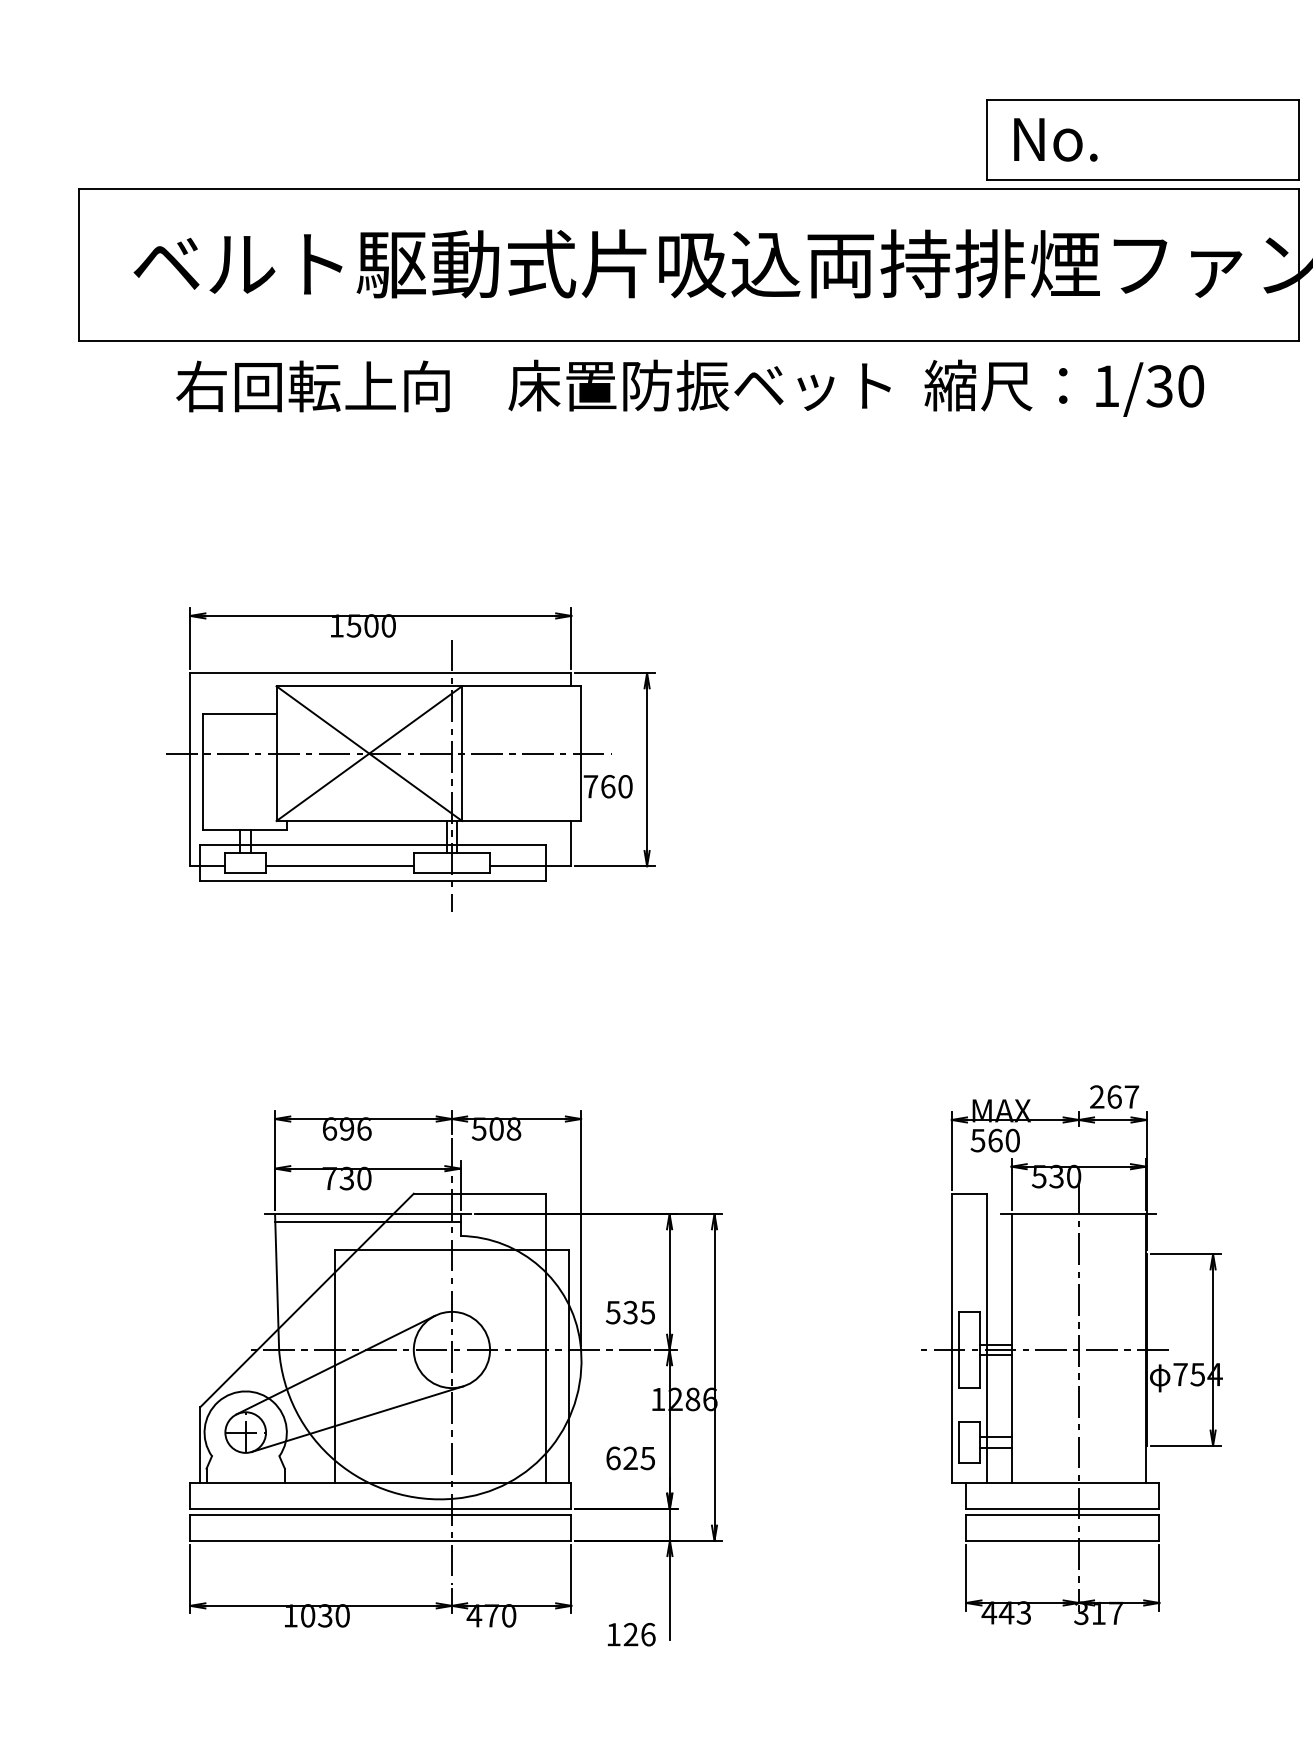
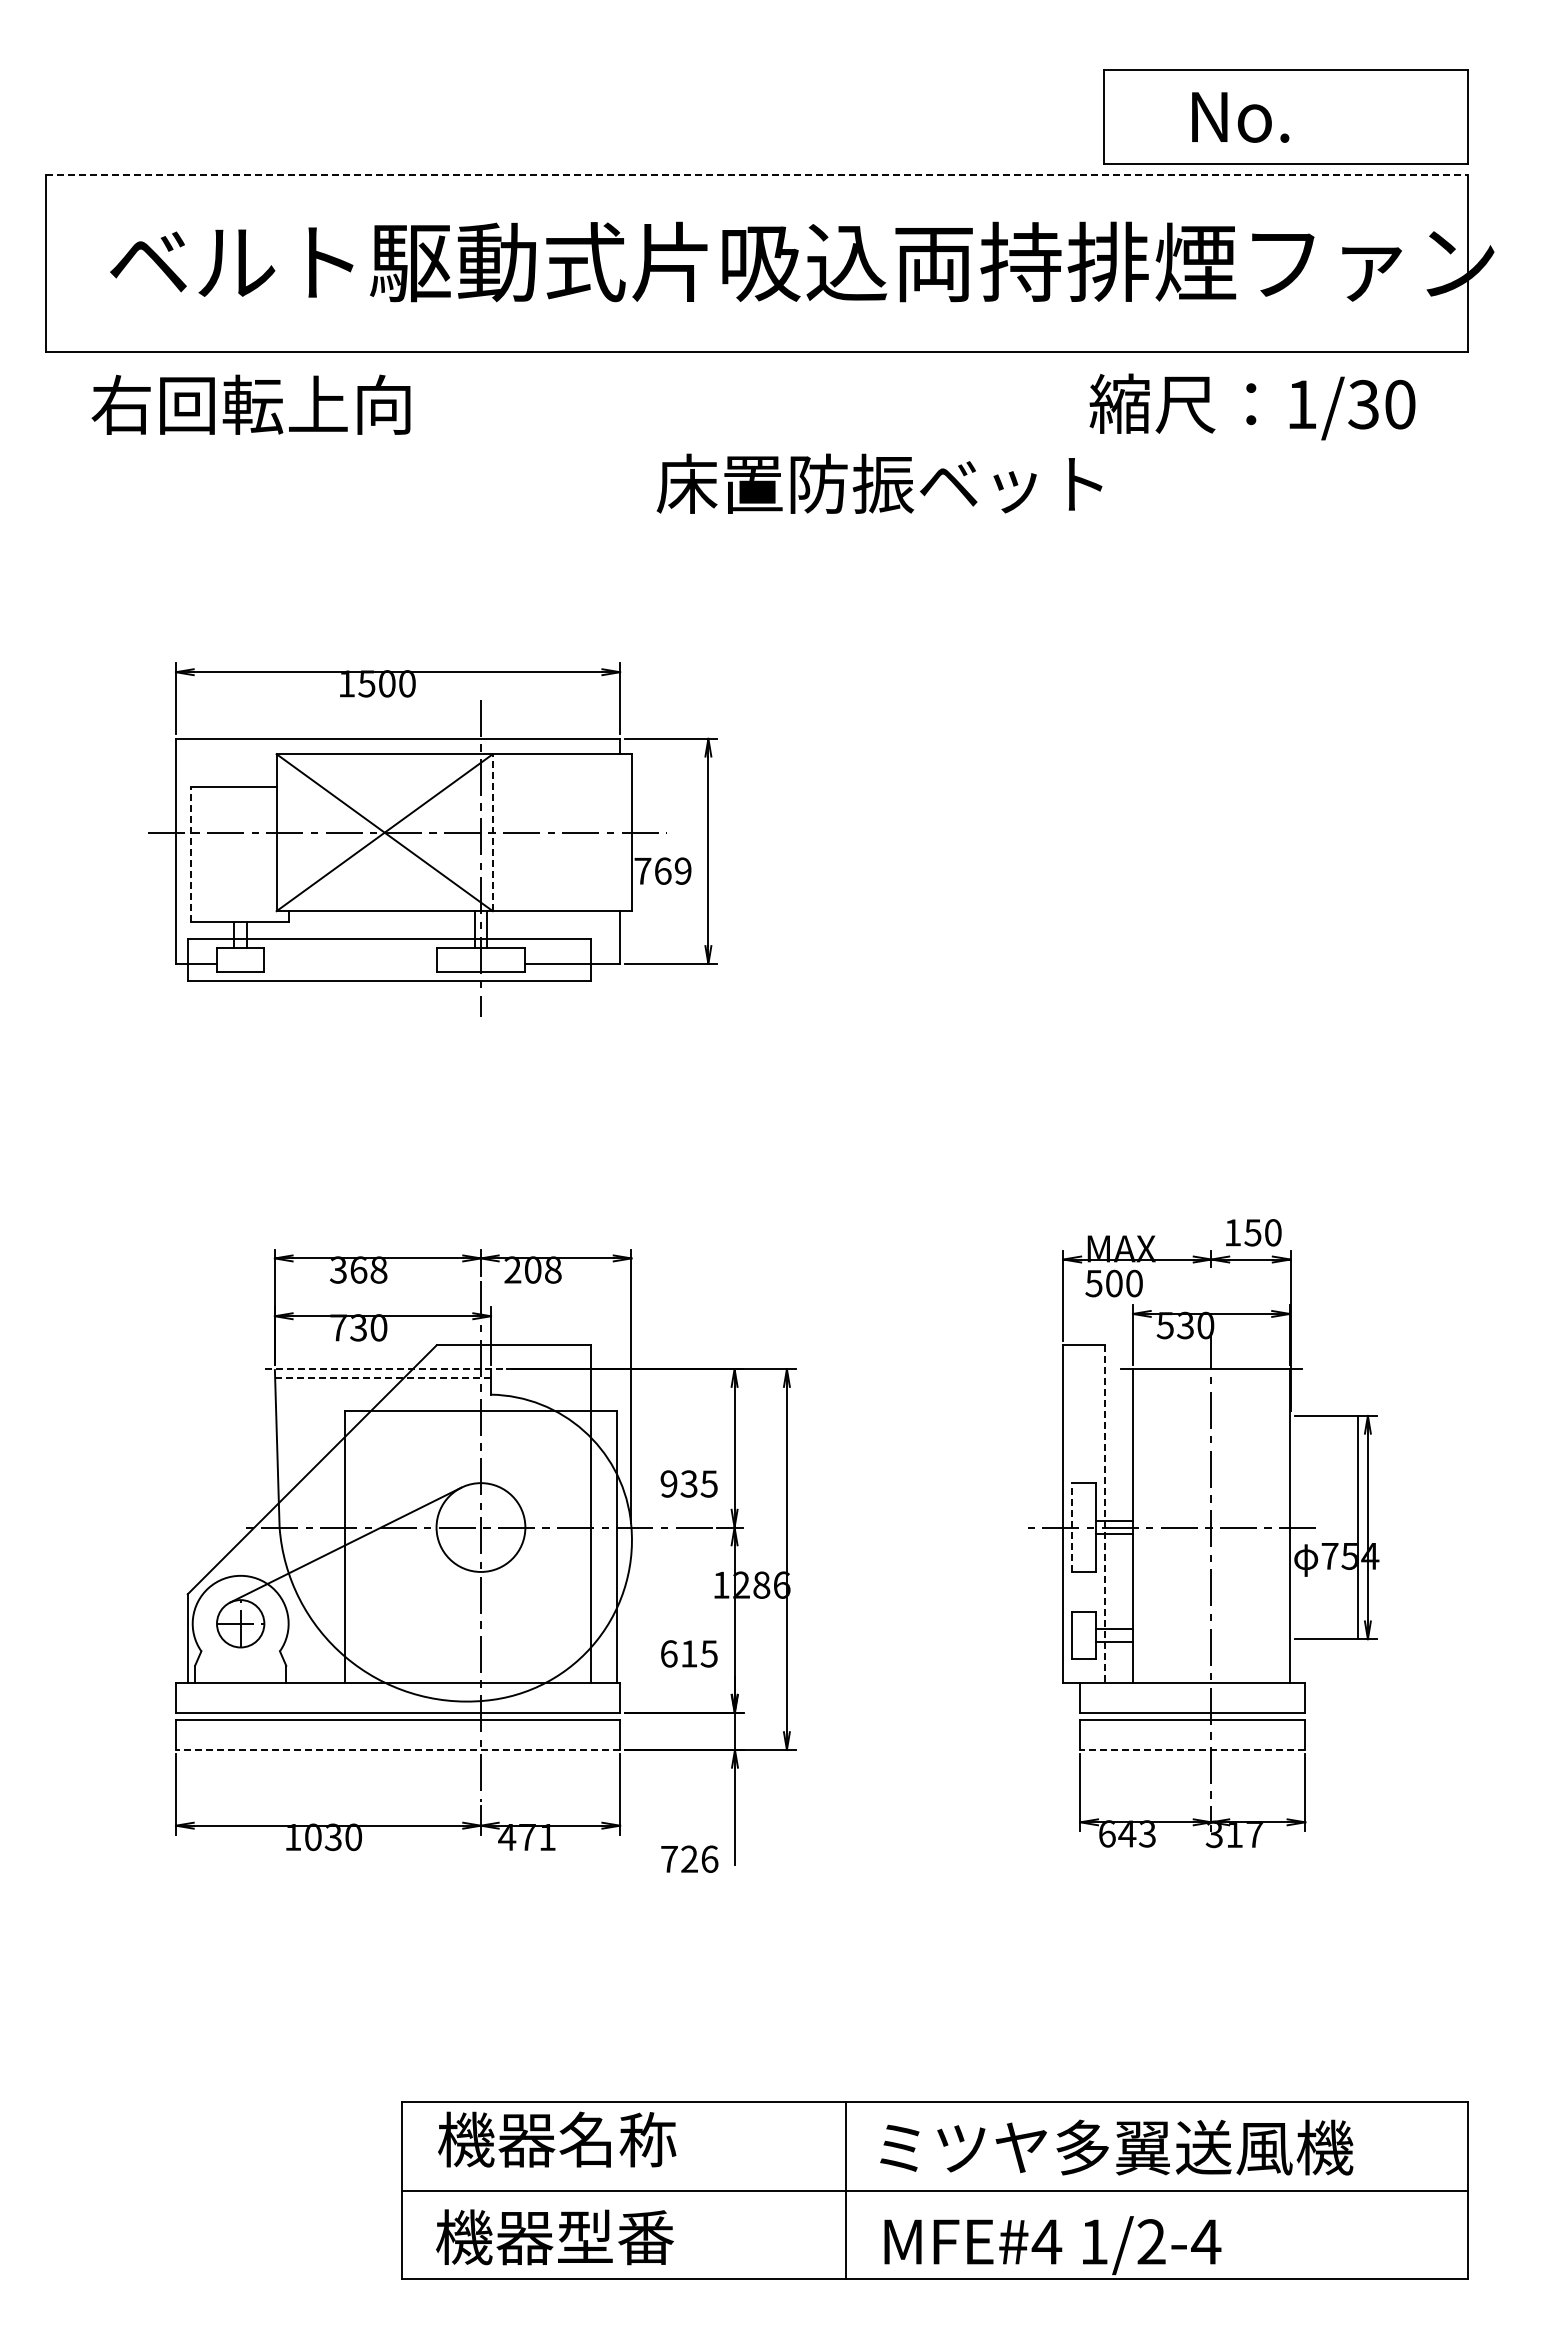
text: (1055, 139) -> (1240, 117), moved
line: (689, 188) -> (757, 174), solid -> dashed
text: (699, 385) -> (879, 483), moved
text: (312, 386) -> (250, 404), moved
text: (1064, 387) -> (1252, 406), moved
line: (461, 753) -> (492, 832), solid -> dashed
line: (203, 772) -> (191, 854), solid -> dashed
text: (624, 786) -> (682, 870), 760 -> 769
line: (339, 865) -> (350, 963), removed
text: (1114, 1096) -> (1252, 1232), 267 -> 150
text: (346, 1128) -> (358, 1269), 696 -> 368
text: (478, 1128) -> (512, 1269), 508 -> 208
text: (995, 1140) -> (1114, 1283), 560 -> 500
line: (367, 1214) -> (382, 1369), solid -> dashed
line: (368, 1222) -> (383, 1378), solid -> dashed
text: (612, 1312) -> (668, 1483), 535 -> 935
line: (987, 1338) -> (1104, 1514), solid -> dashed
line: (959, 1349) -> (1072, 1527), solid -> dashed
line: (1146, 1349) -> (1357, 1527), moved
line: (357, 1418) -> (370, 1607), removed
text: (630, 1458) -> (688, 1653), 625 -> 615
line: (380, 1540) -> (397, 1749), solid -> dashed
line: (1062, 1540) -> (1192, 1749), solid -> dashed
text: (989, 1612) -> (1107, 1833), 443 -> 643
text: (509, 1615) -> (547, 1837), 470 -> 471
text: (613, 1634) -> (669, 1859), 126 -> 726

